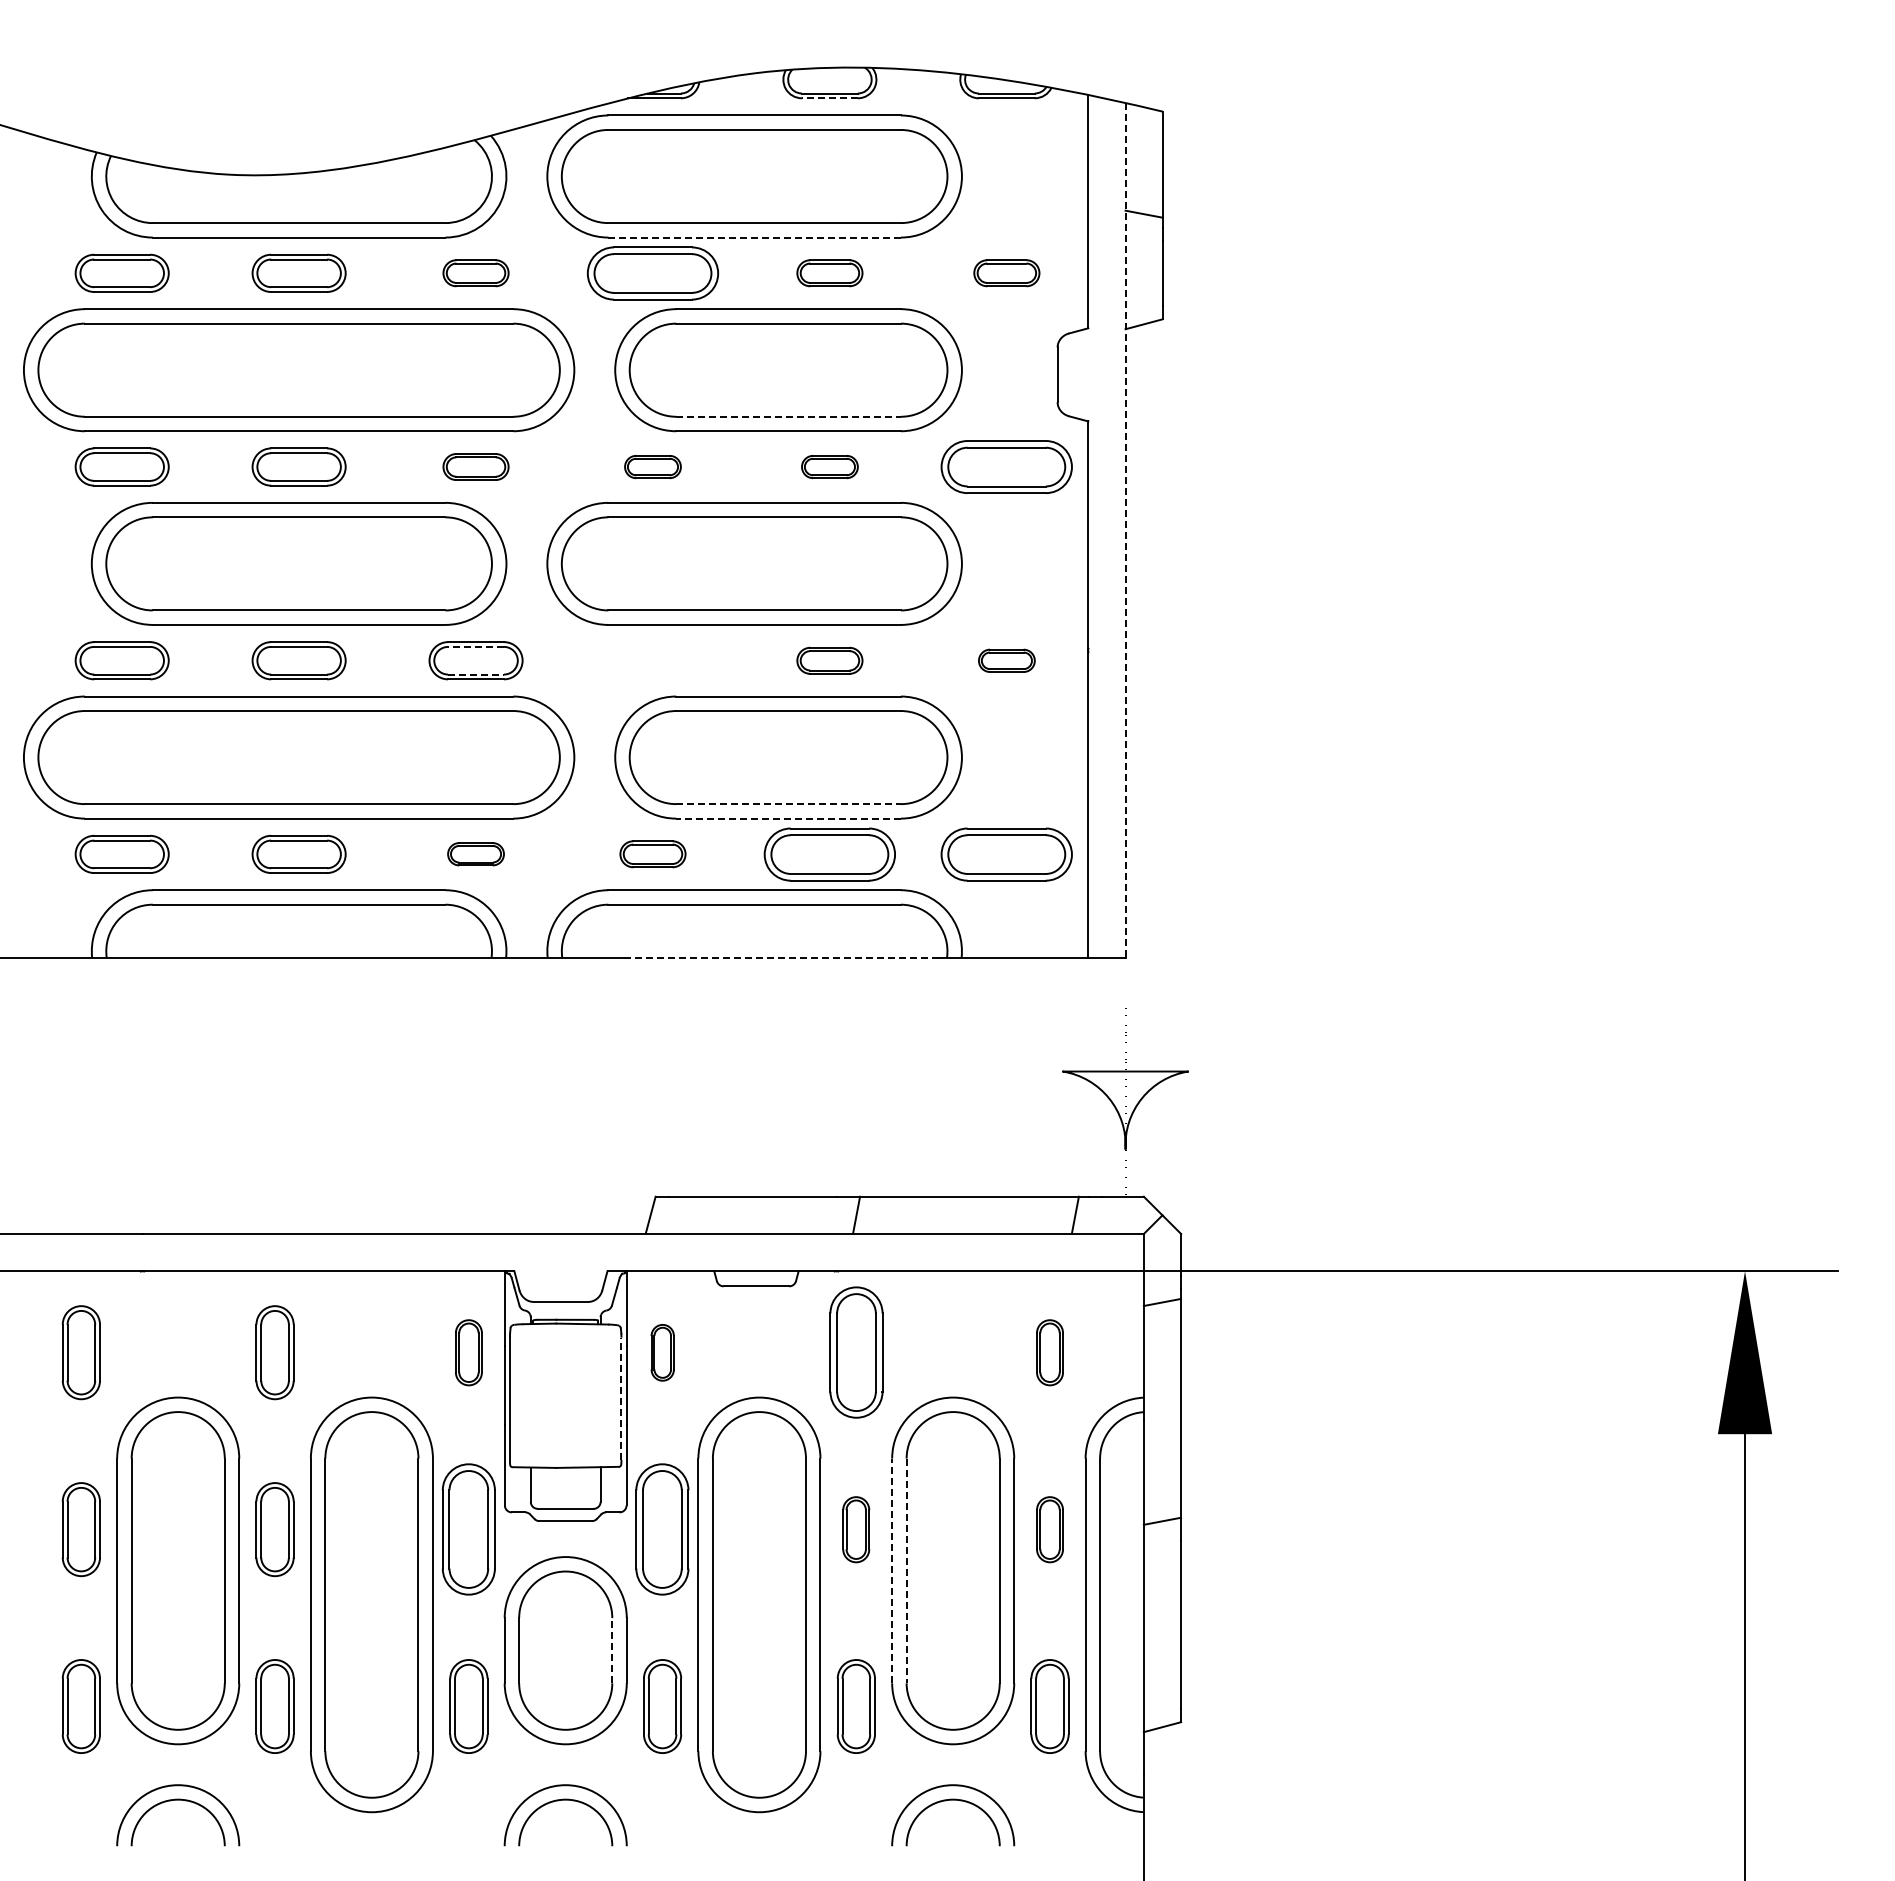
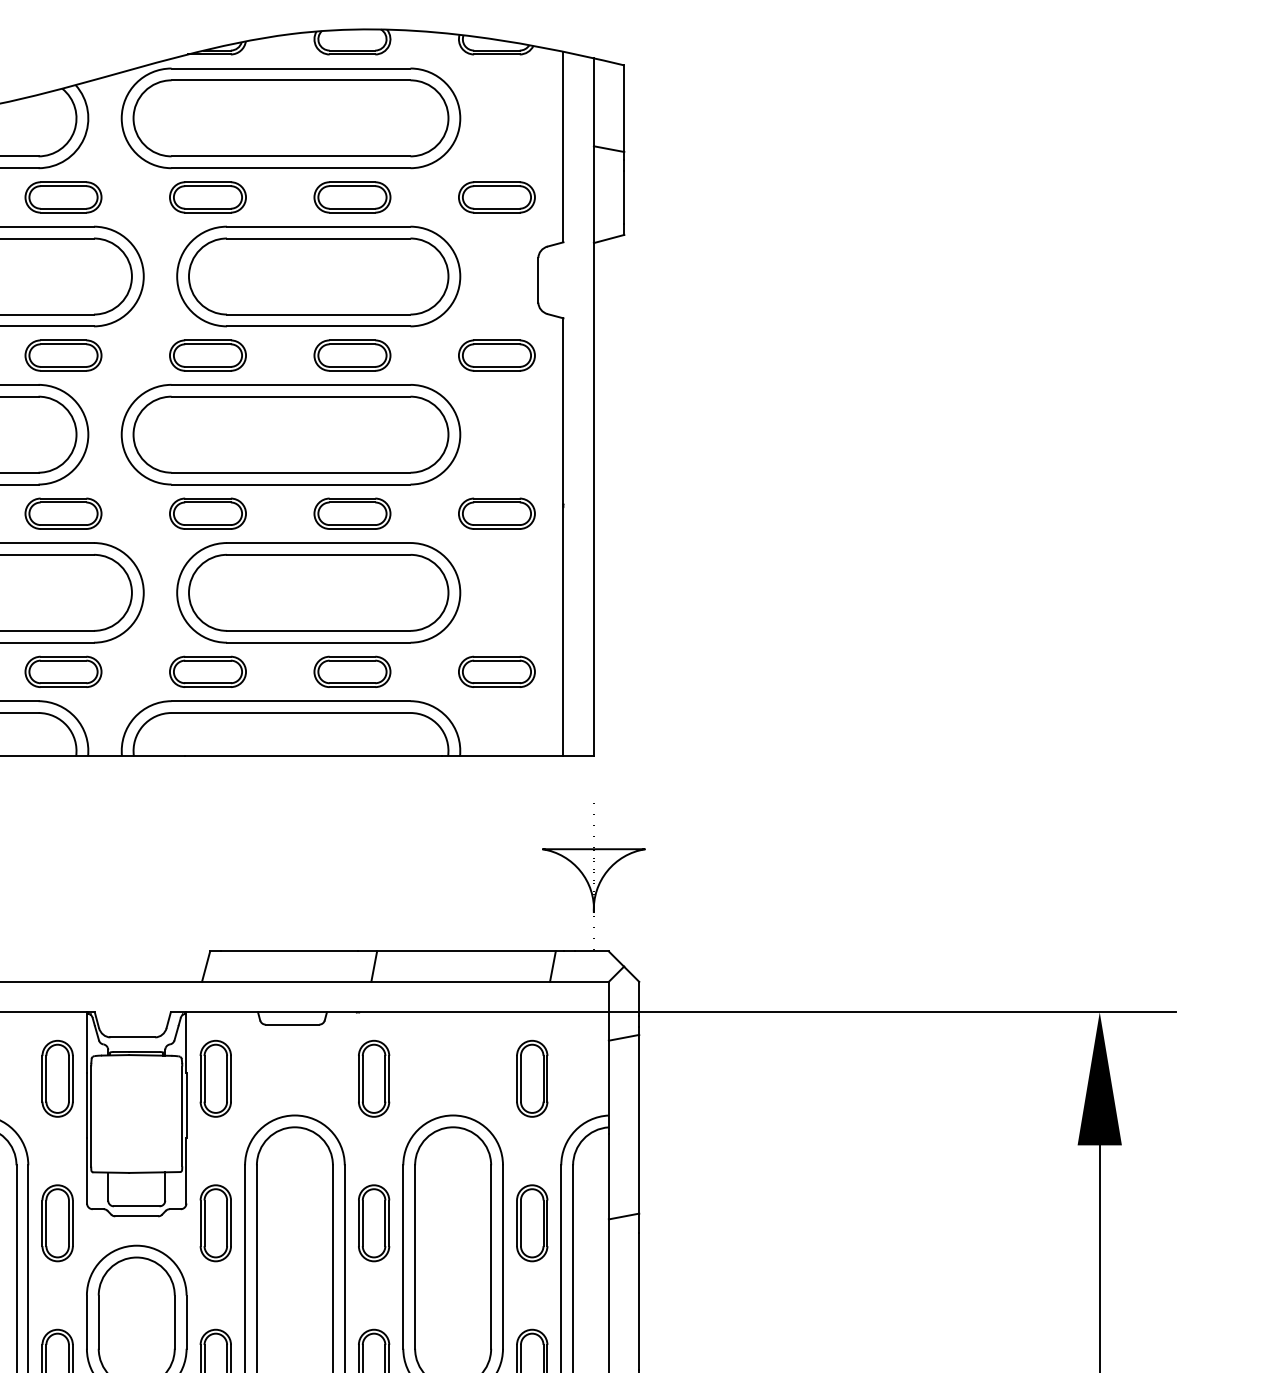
line: (829, 98) -> (352, 54), dashed -> solid
line: (754, 237) -> (290, 168), dashed -> solid
part: (475, 272) -> (63, 196), size x1.43
part: (652, 272) -> (207, 196), size x0.71
part: (829, 272) -> (352, 196), size x1.43
part: (1006, 272) -> (496, 196), size x1.43
line: (789, 416) -> (319, 314), dashed -> solid
part: (475, 466) -> (63, 355), size x1.43
part: (652, 466) -> (207, 355), size x1.67
part: (829, 466) -> (352, 355), size x1.67
part: (1006, 466) -> (496, 355), size x0.71
line: (1125, 530) -> (593, 407), dashed -> solid
line: (476, 646) -> (63, 502), dashed -> solid
part: (652, 660) -> (207, 513), added
part: (829, 660) -> (352, 513), size x1.43
part: (1006, 660) -> (496, 513), size x1.67
line: (476, 674) -> (63, 525), dashed -> solid
line: (789, 804) -> (319, 631), dashed -> solid
line: (788, 818) -> (318, 642), dashed -> solid
part: (475, 853) -> (63, 671), size x1.67
part: (652, 853) -> (207, 671), size x1.43
part: (829, 853) -> (352, 671), size x0.71
part: (1006, 853) -> (496, 671), size x0.71
line: (781, 957) -> (312, 756), dashed -> solid
part: (468, 1352) -> (57, 1078), size x1.43
part: (662, 1352) -> (215, 1078), size x1.67
part: (855, 1352) -> (373, 1078), size x0.71
part: (1049, 1352) -> (531, 1078), size x1.43
line: (621, 1398) -> (182, 1116), dashed -> solid
part: (468, 1529) -> (57, 1223), size x0.71
part: (662, 1529) -> (215, 1223), size x0.71
part: (855, 1529) -> (373, 1223), size x1.43
part: (1049, 1529) -> (531, 1223), size x1.43
line: (892, 1570) -> (403, 1256), dashed -> solid
line: (906, 1571) -> (415, 1257), dashed -> solid
line: (612, 1650) -> (174, 1322), dashed -> solid

